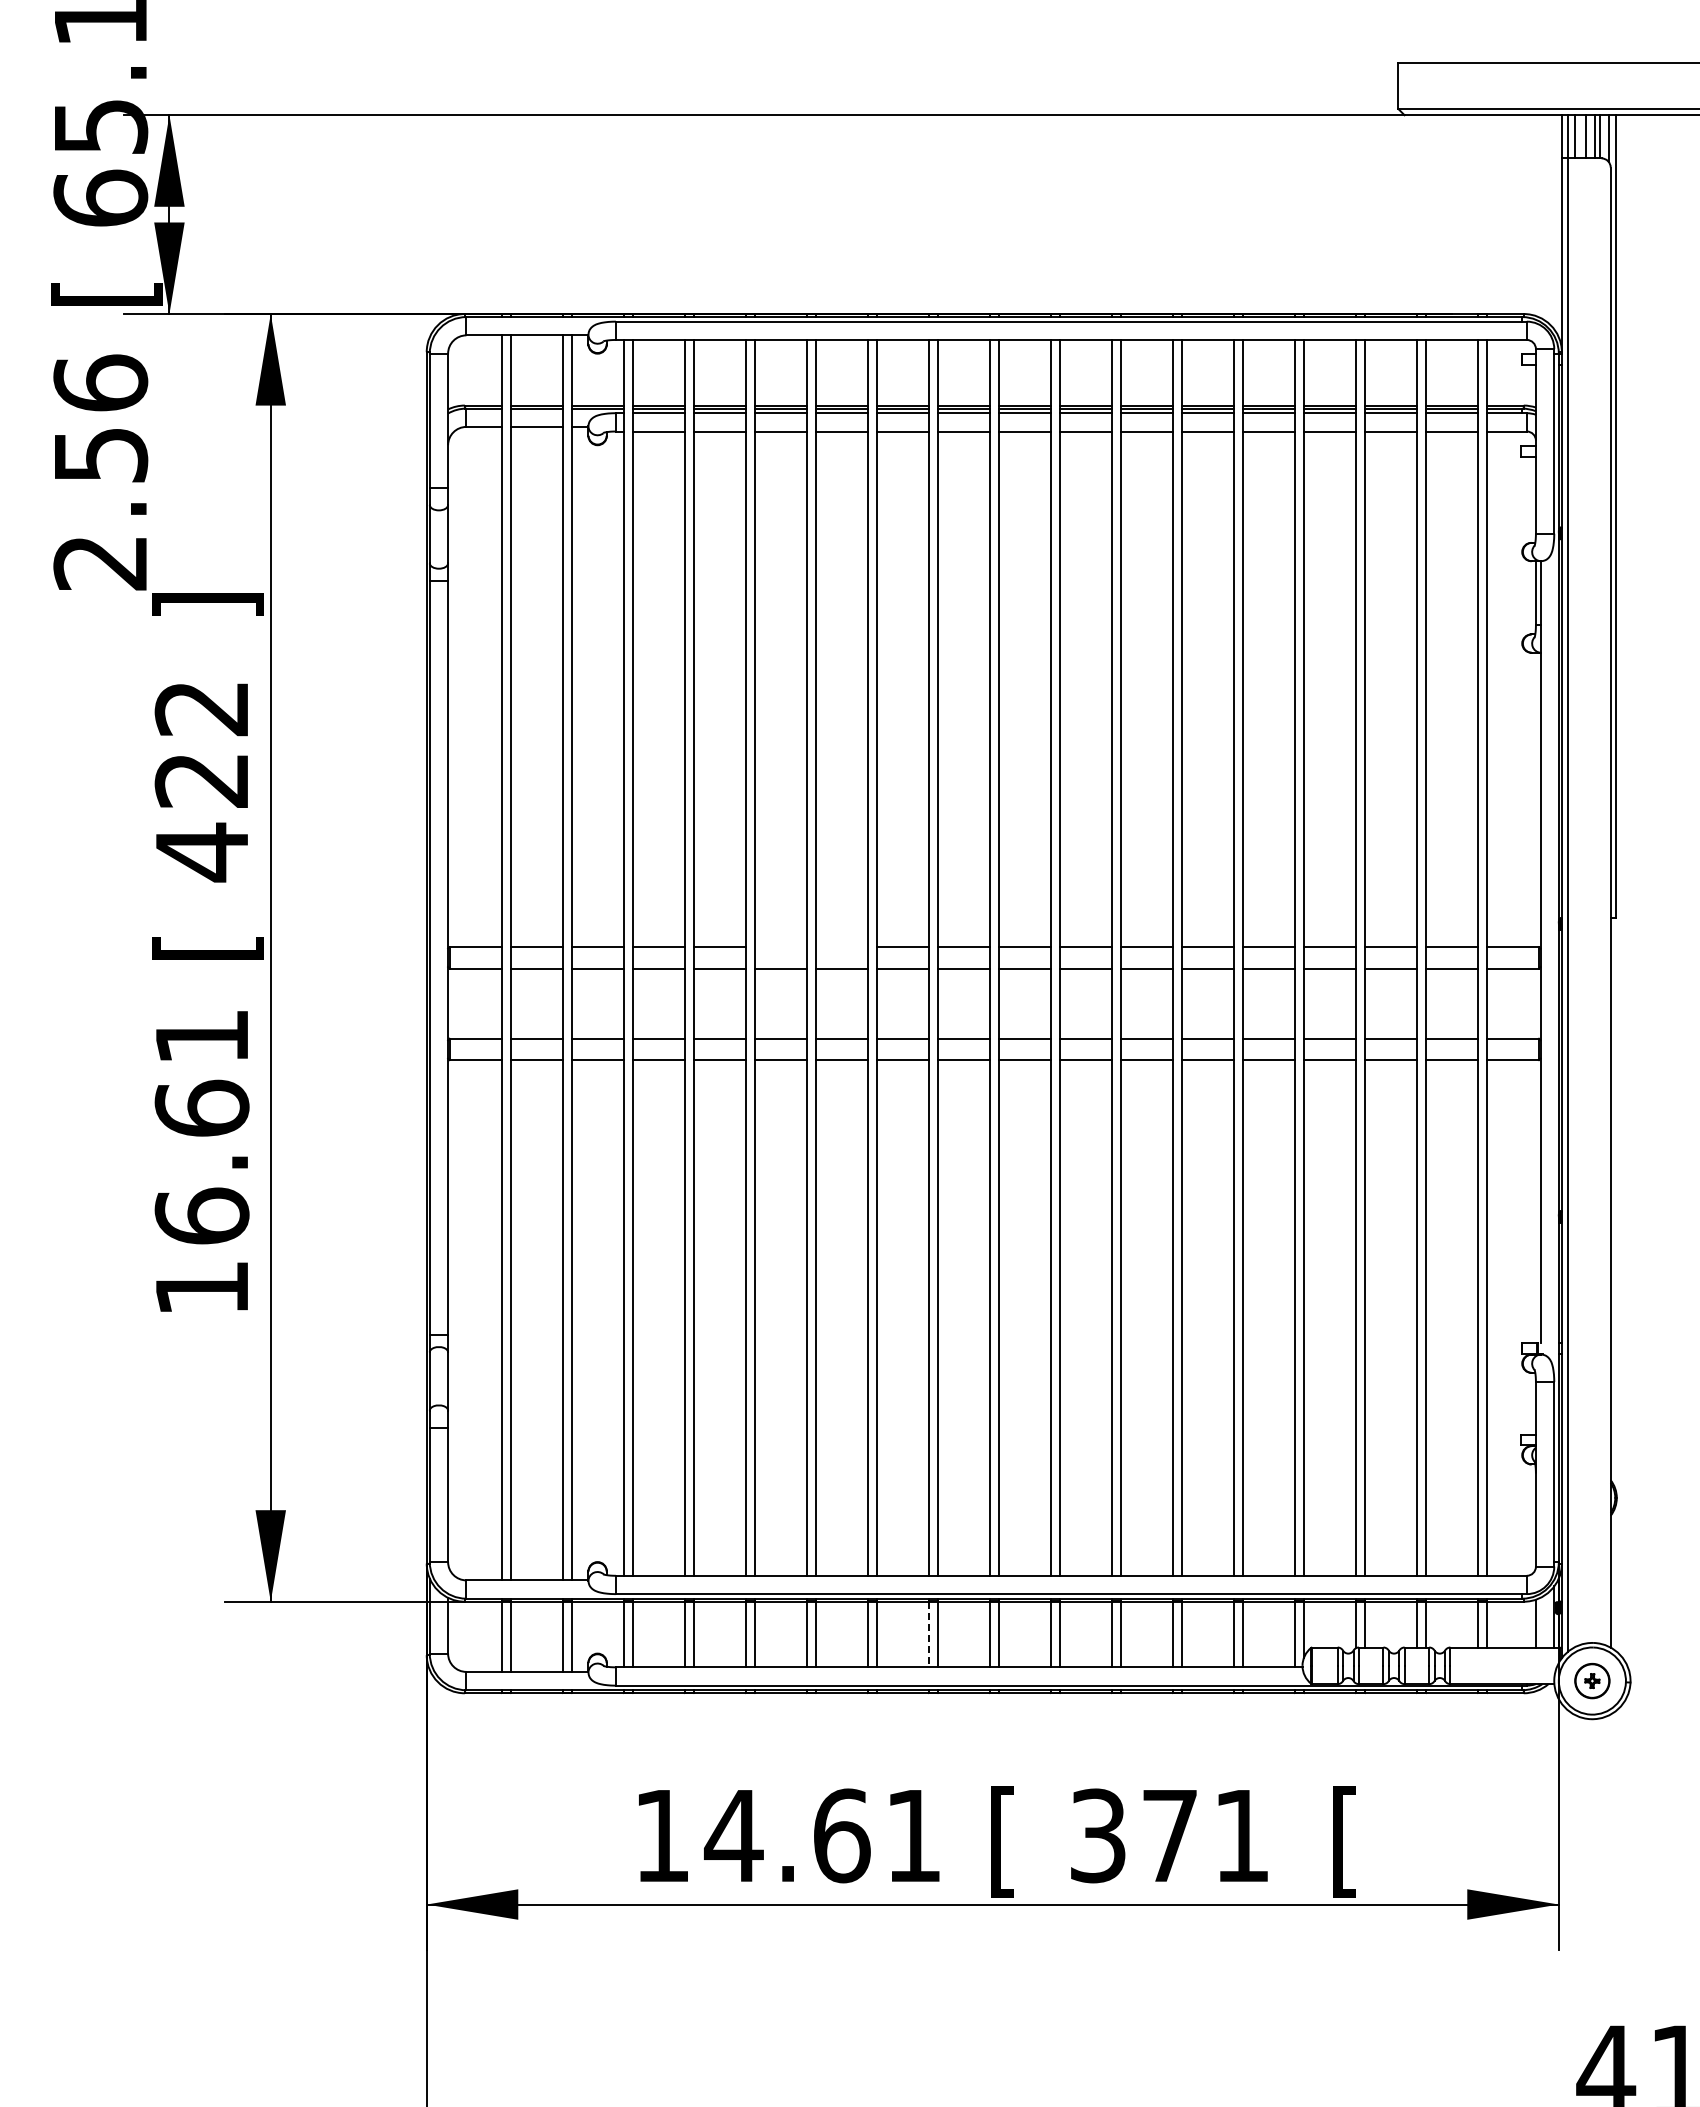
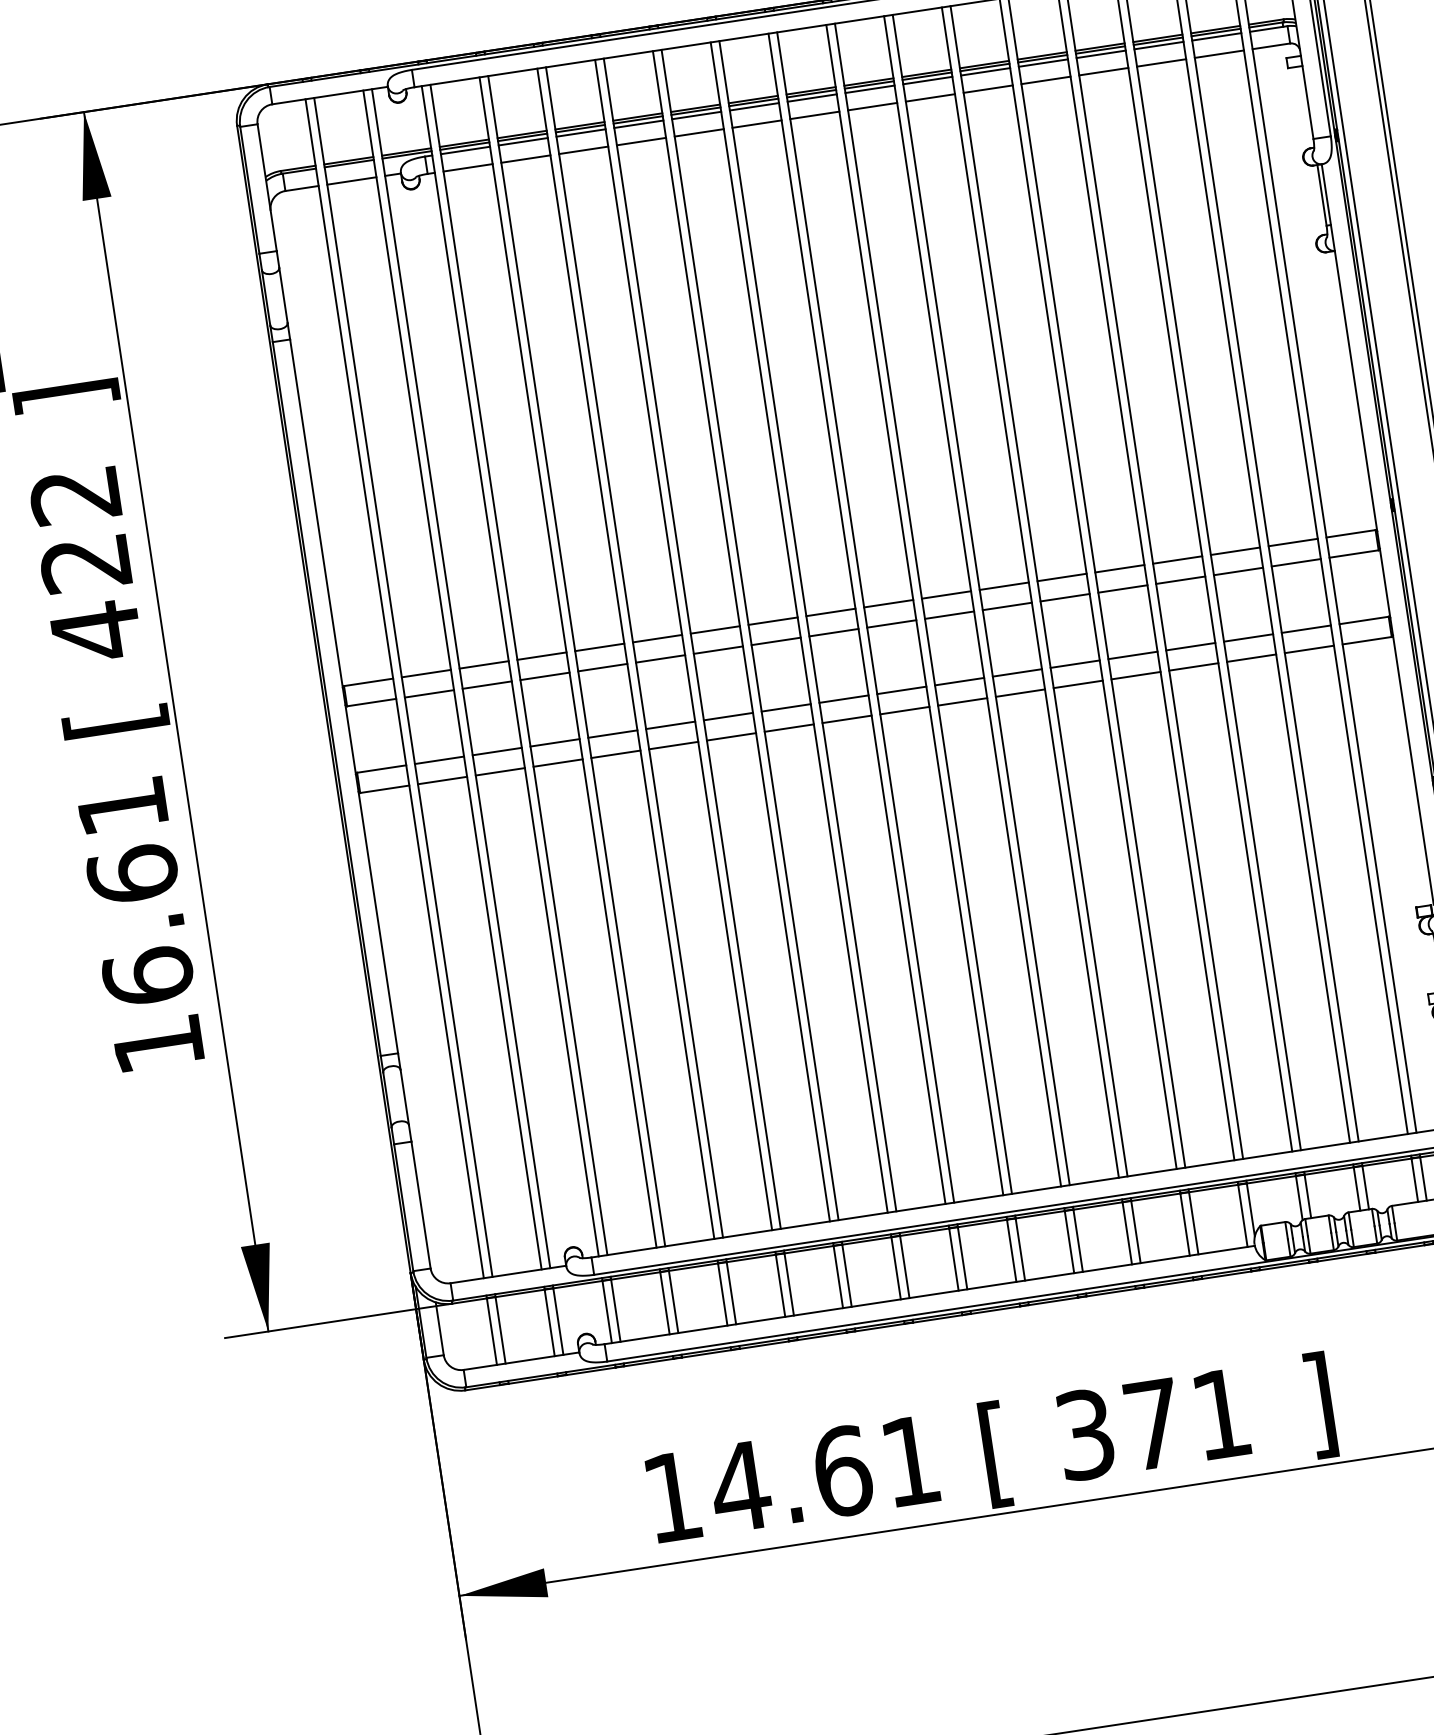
line: (780, 947) -> (657, 638), added
line: (841, 947) -> (715, 630), added
line: (928, 1634) -> (895, 1268), dashed -> solid
text: (1345, 1841) -> (1320, 1404), [ -> ]

